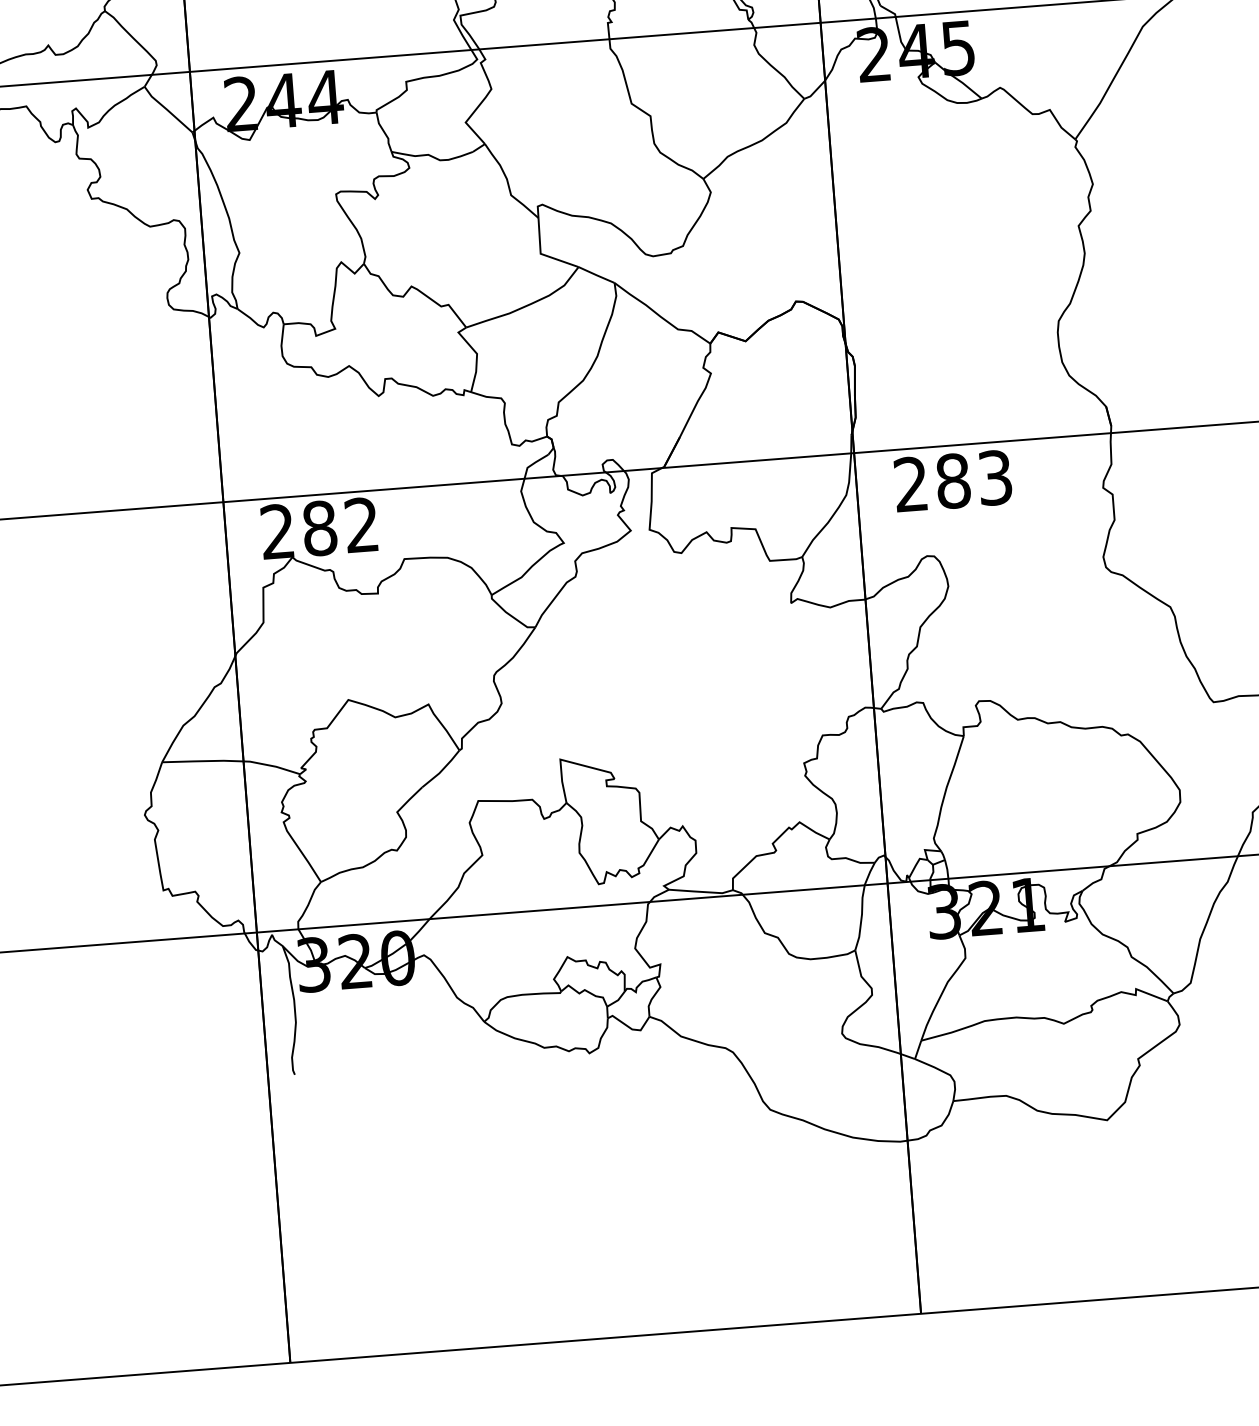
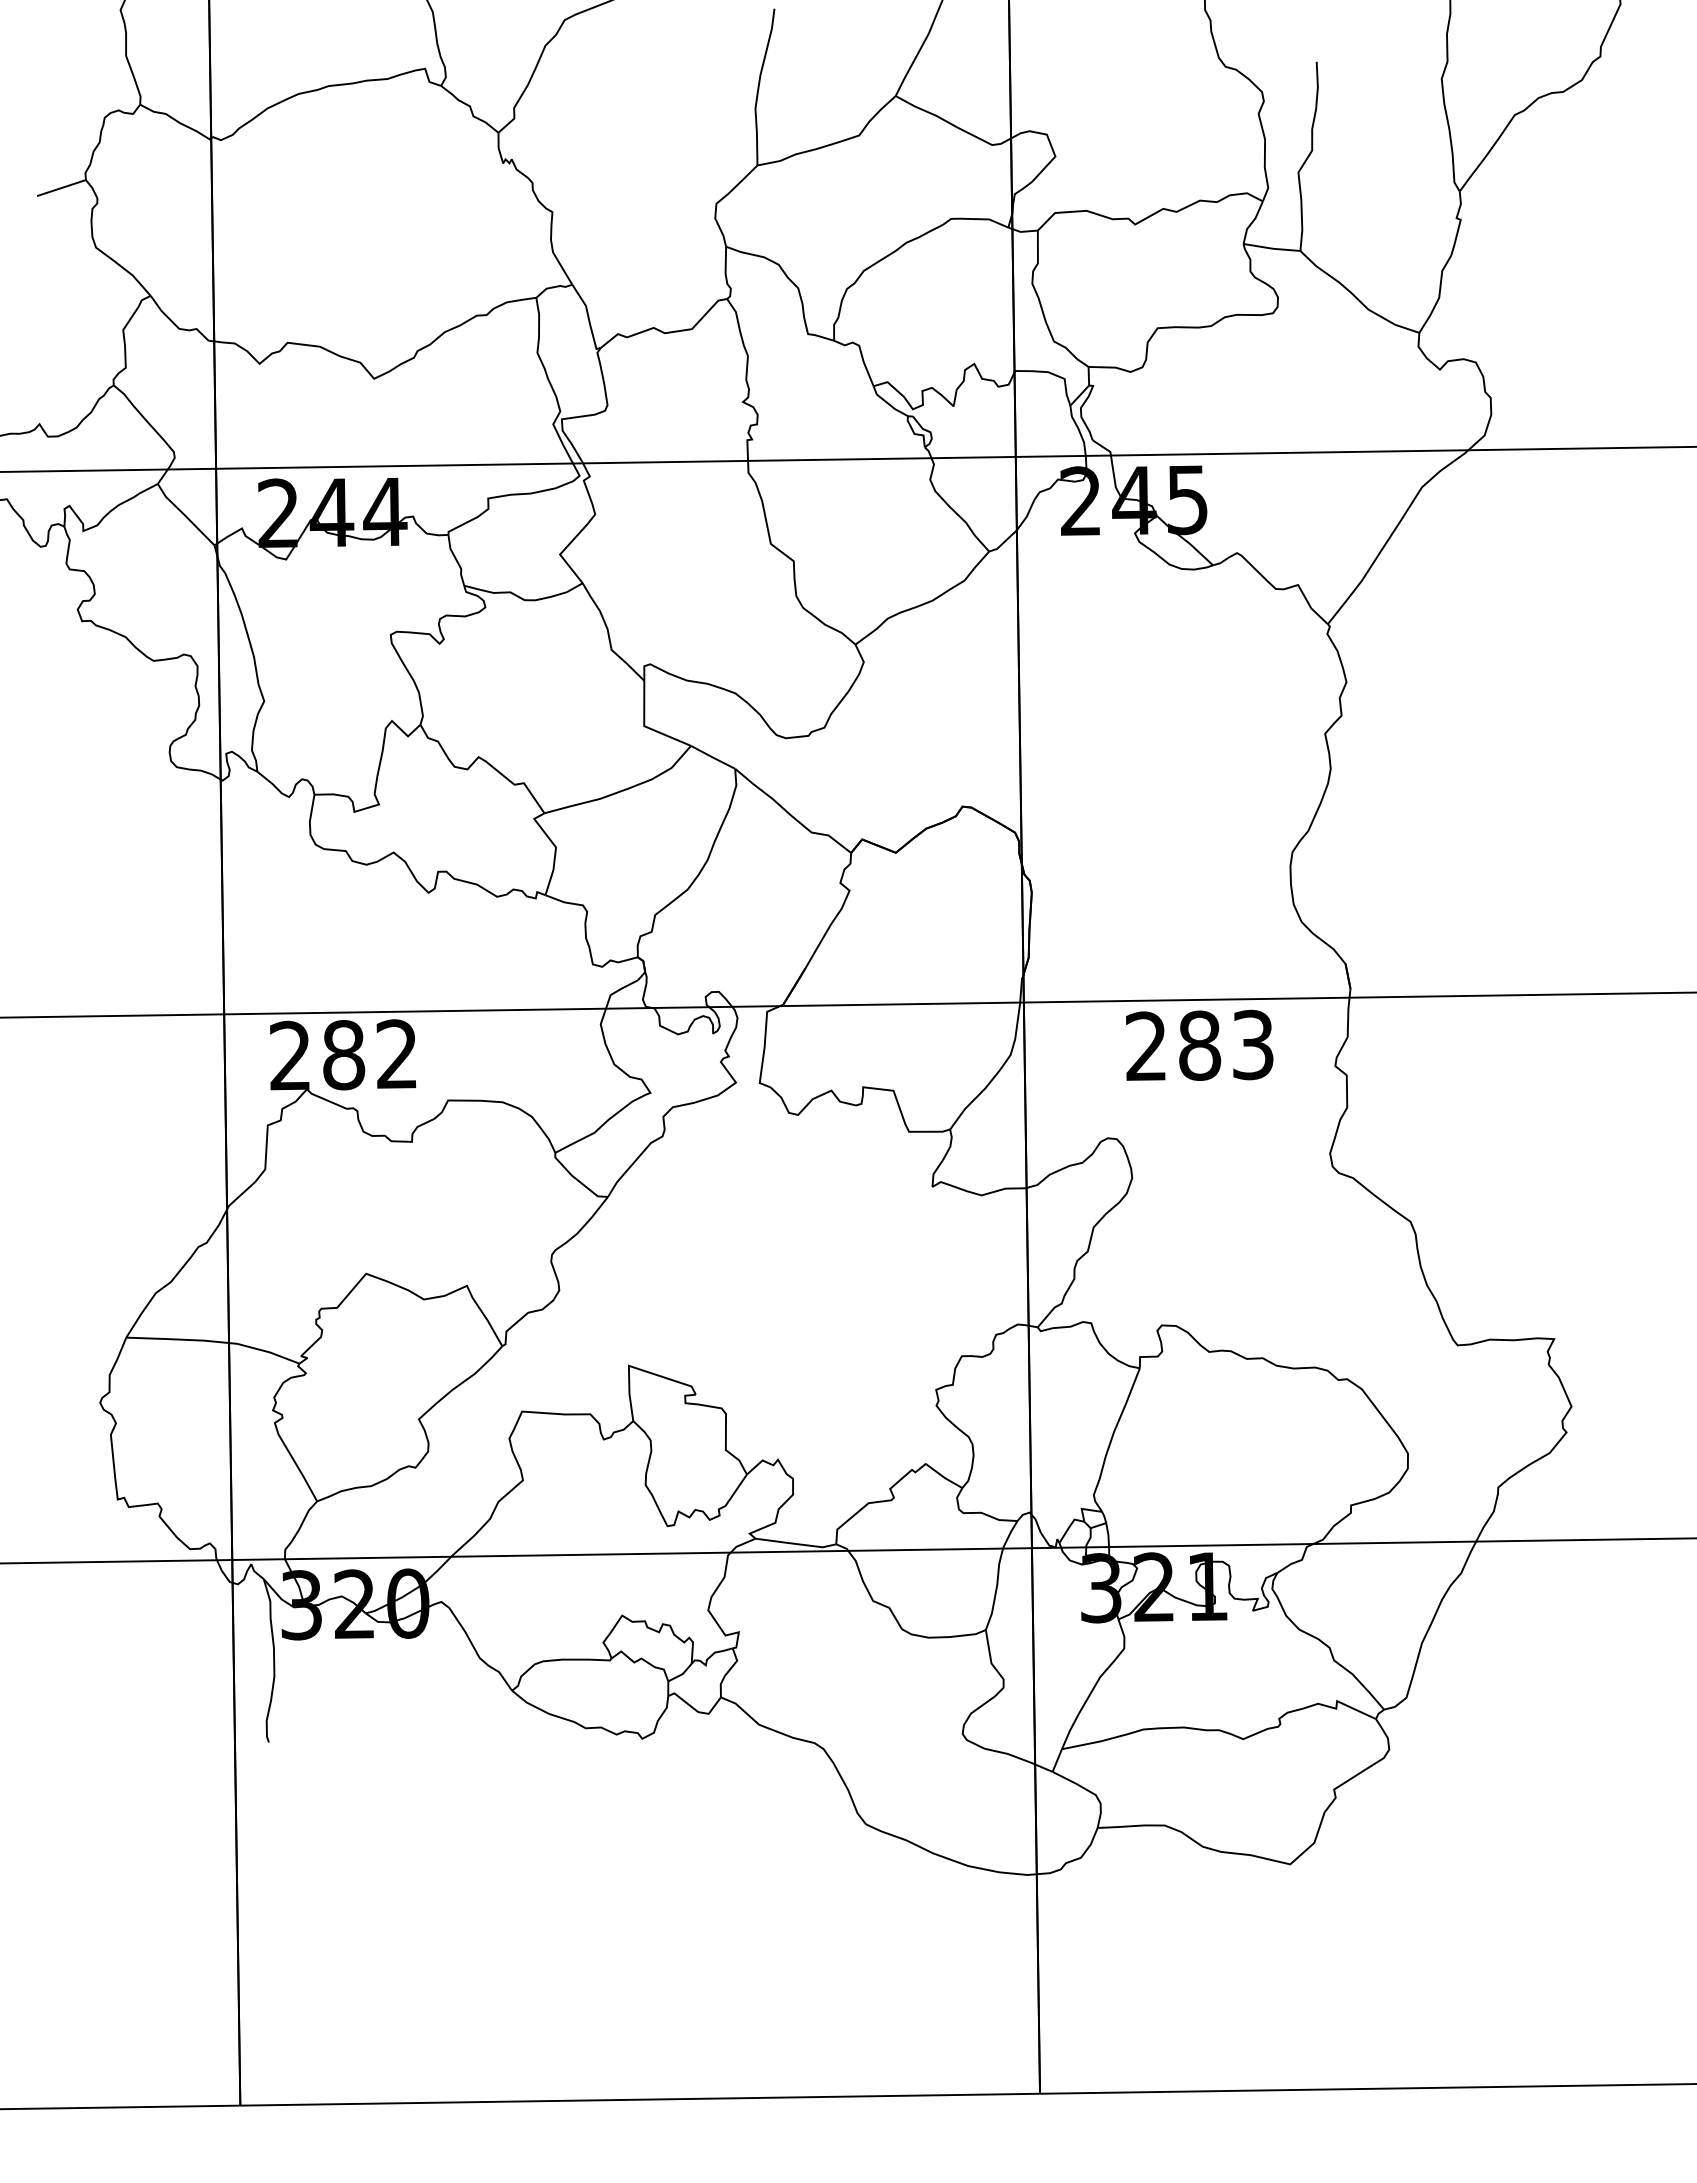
text: (953, 480) -> (1199, 1044), moved

